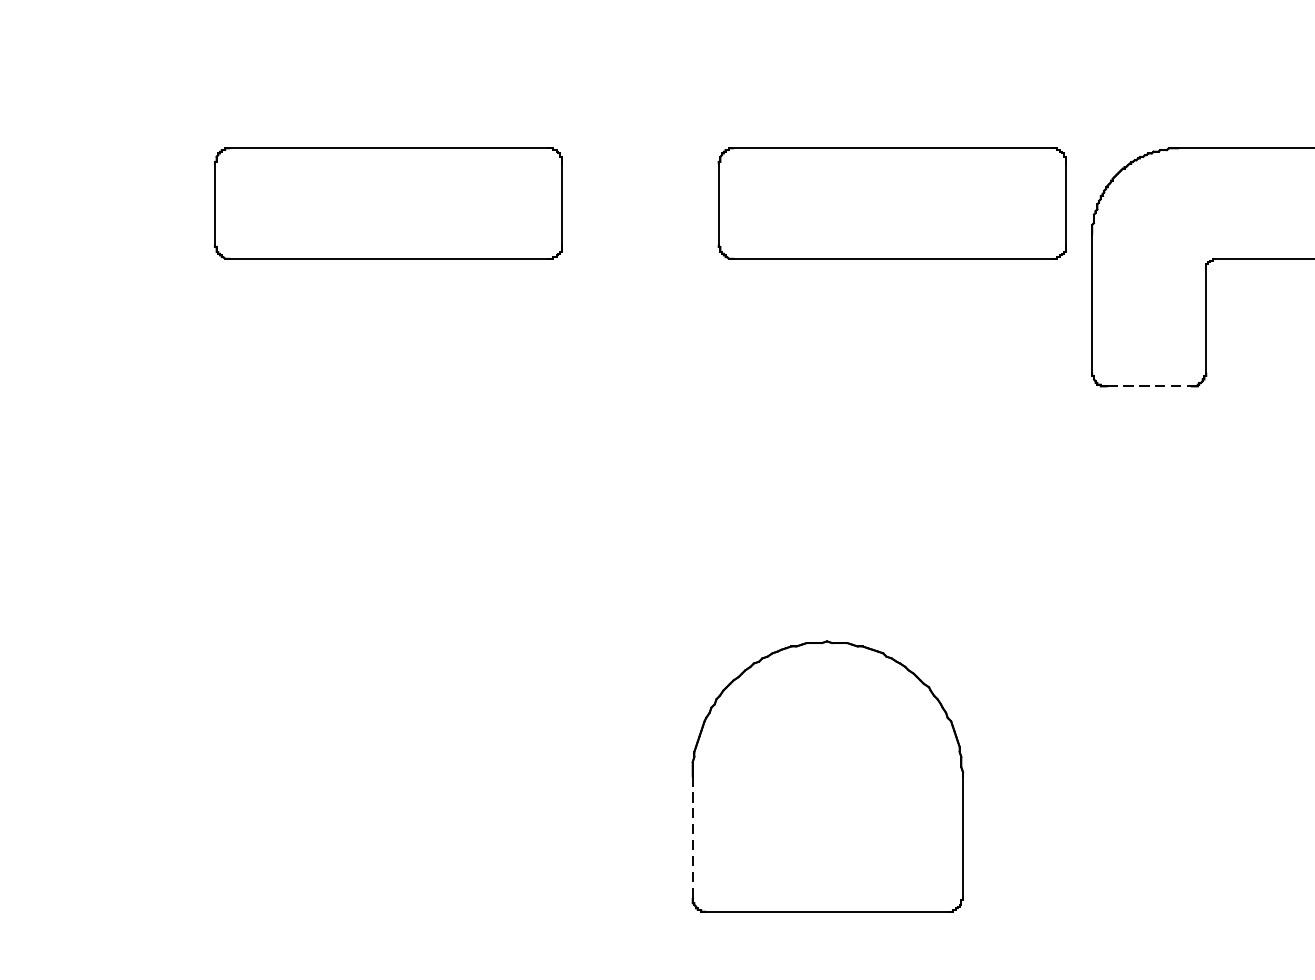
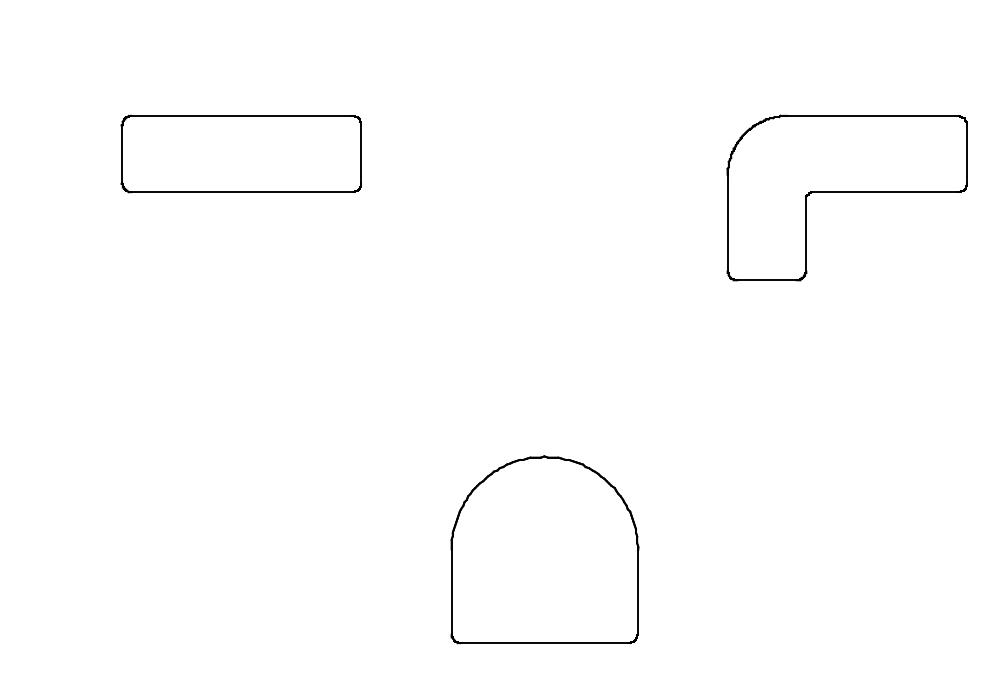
part: (890, 202) -> (588, 153), removed
line: (1148, 386) -> (766, 280), dashed -> solid
line: (692, 838) -> (451, 592), dashed -> solid

